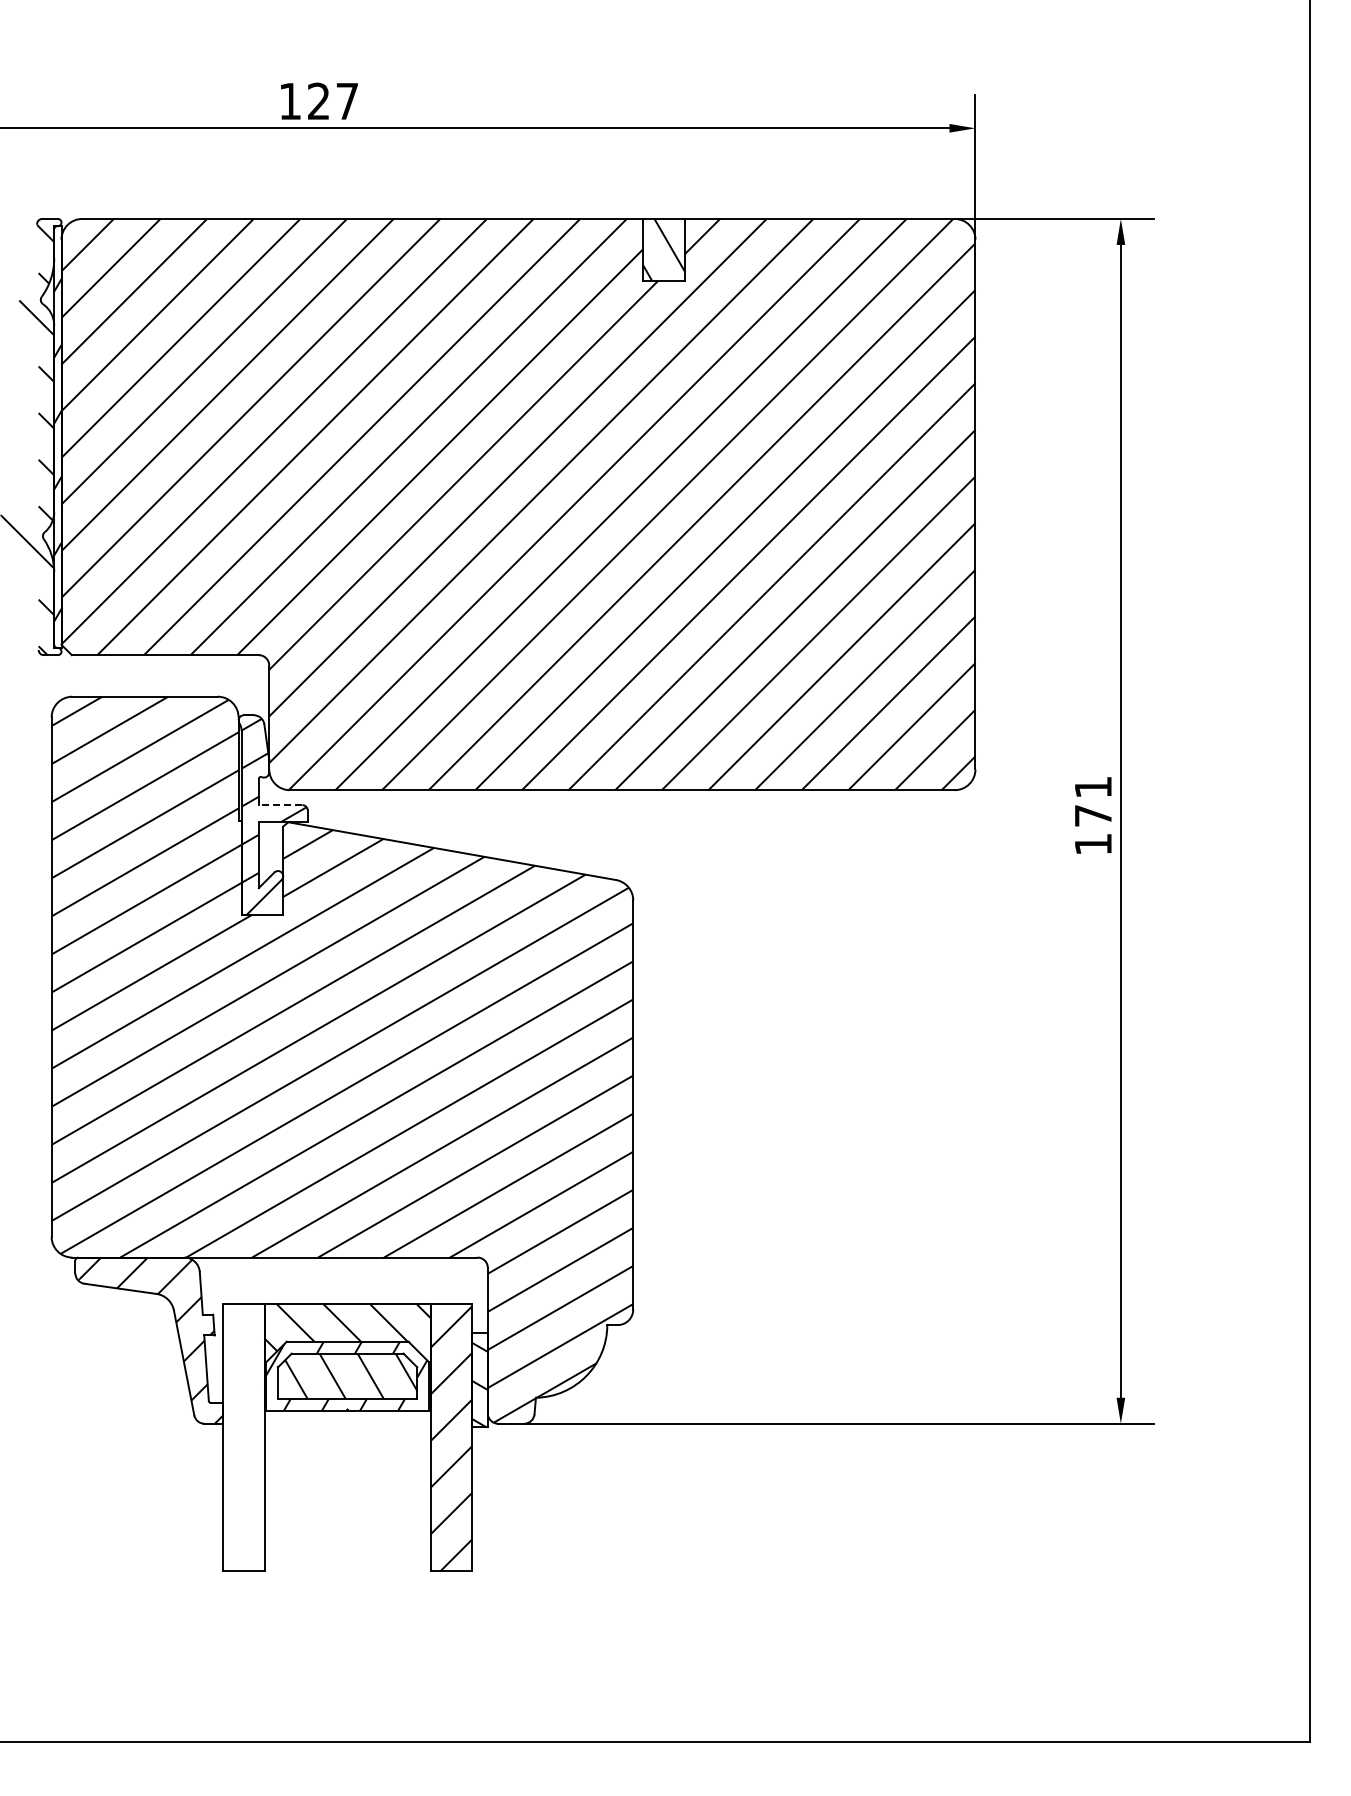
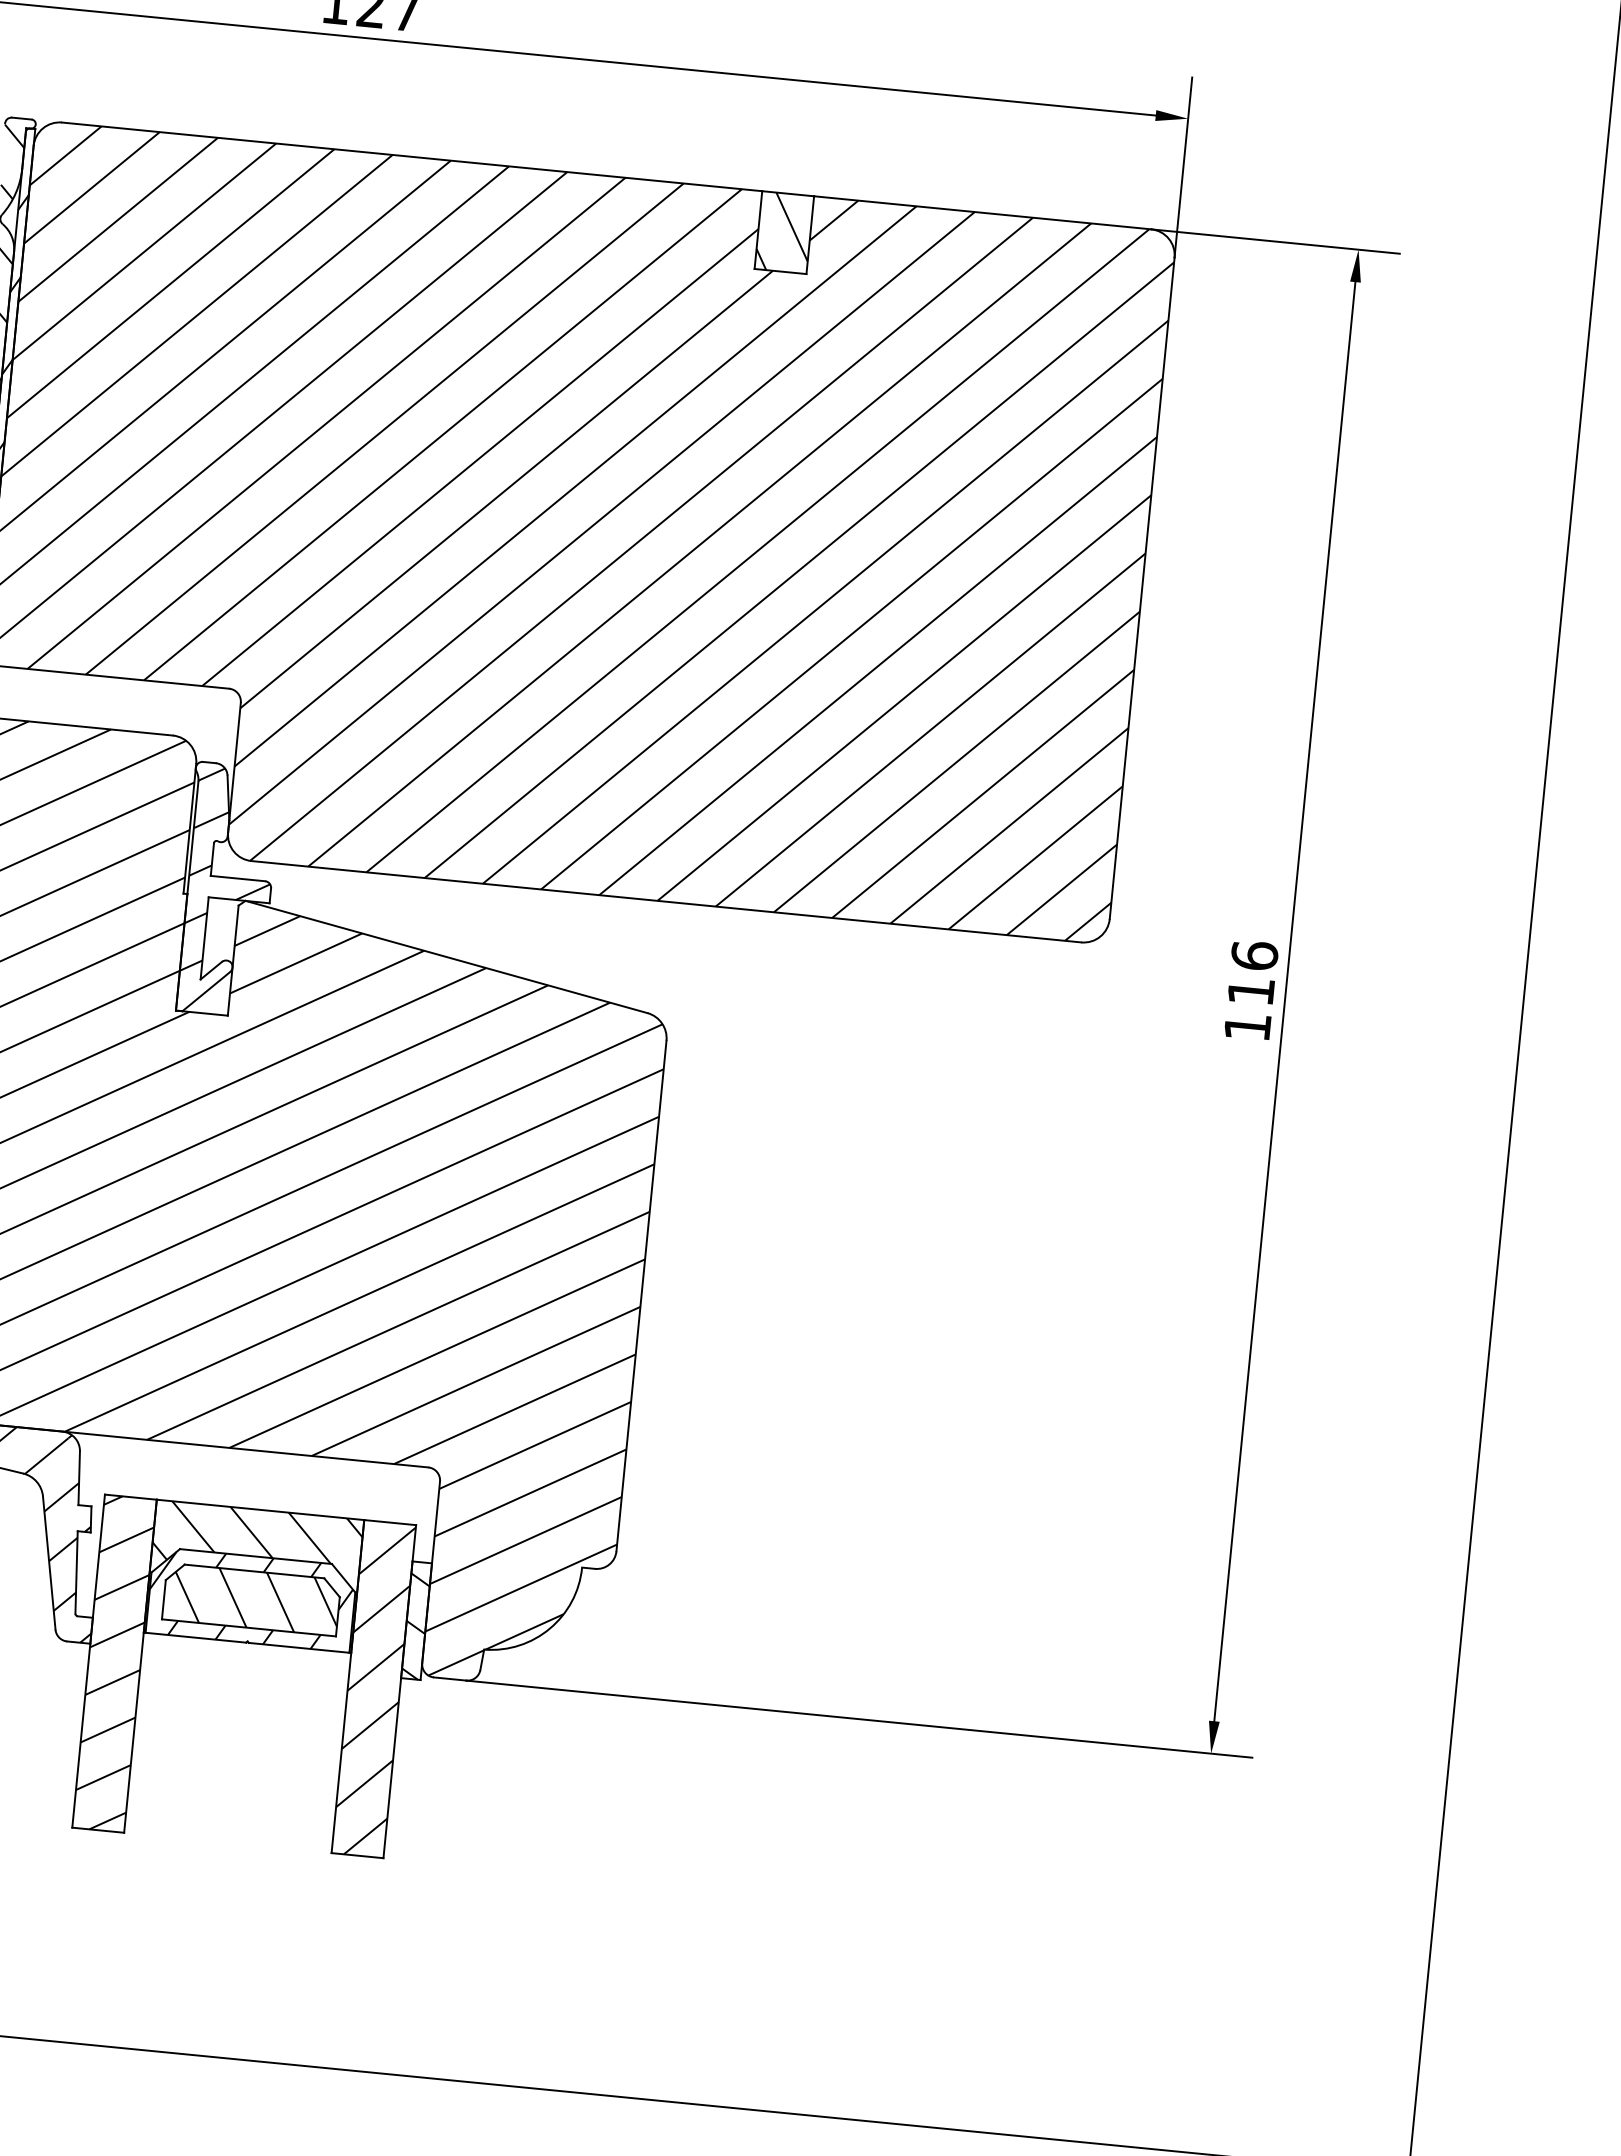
text: (1093, 800) -> (1253, 972), 171 -> 116
line: (280, 805) -> (237, 878), dashed -> solid
hatch: (243, 1437) -> (114, 1663), added

